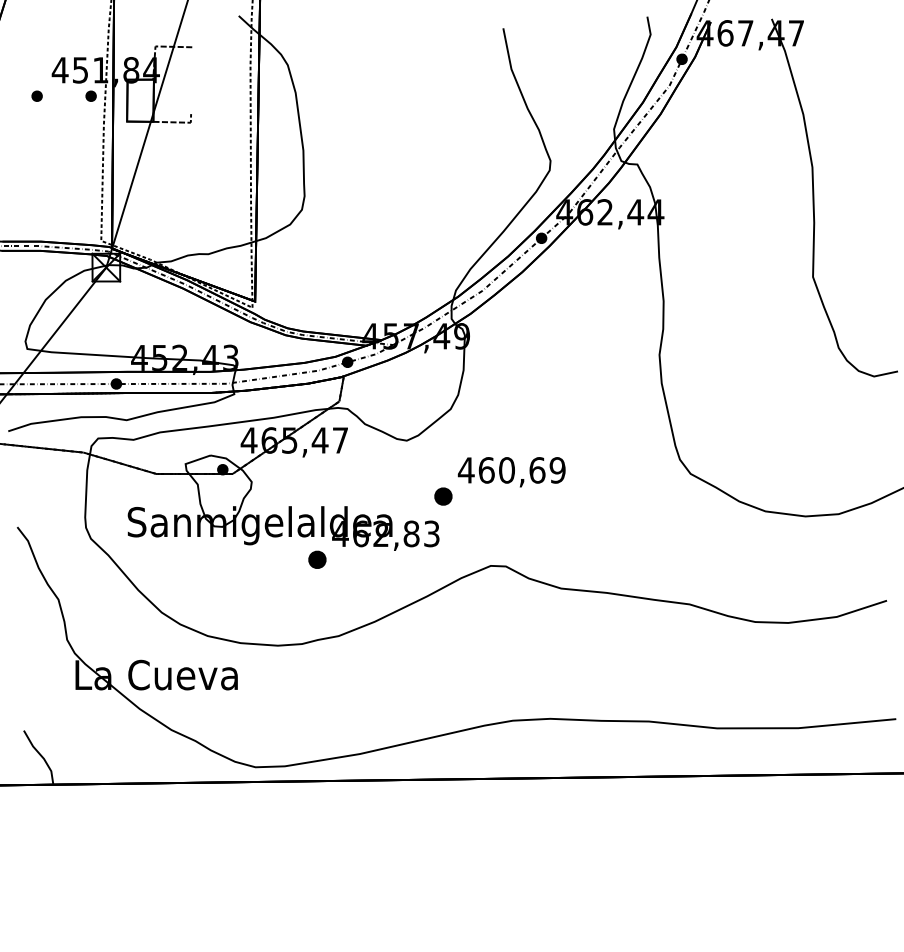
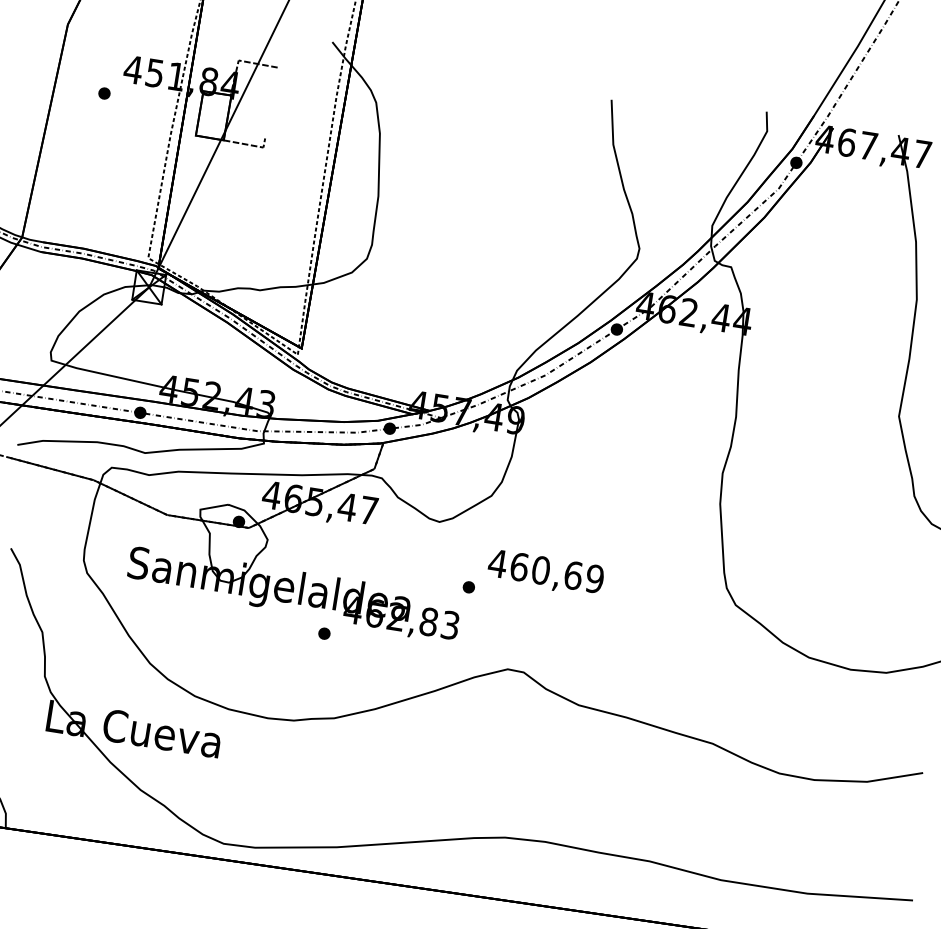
part: (90, 95) -> (161, 101), removed
part: (442, 495) -> (468, 586), size x0.62
part: (317, 559) -> (324, 633), size x0.62

